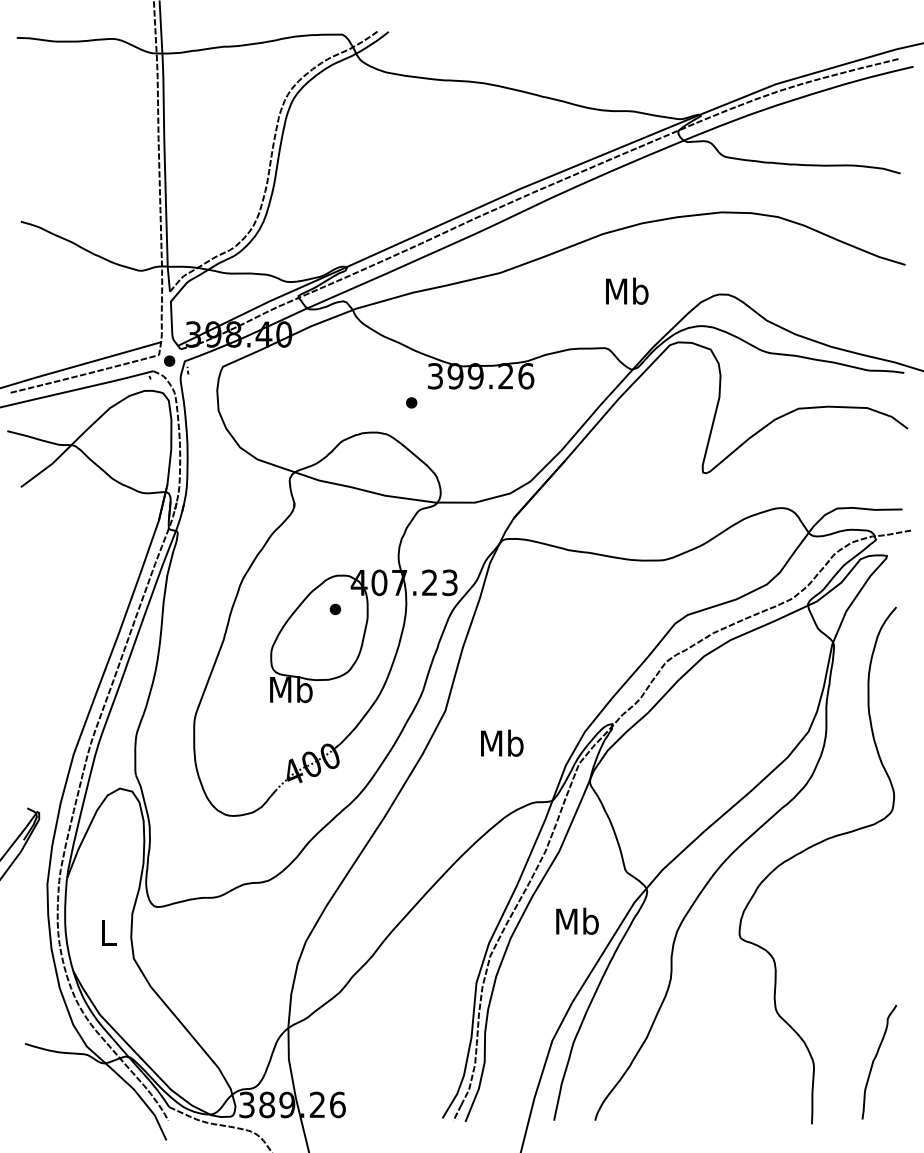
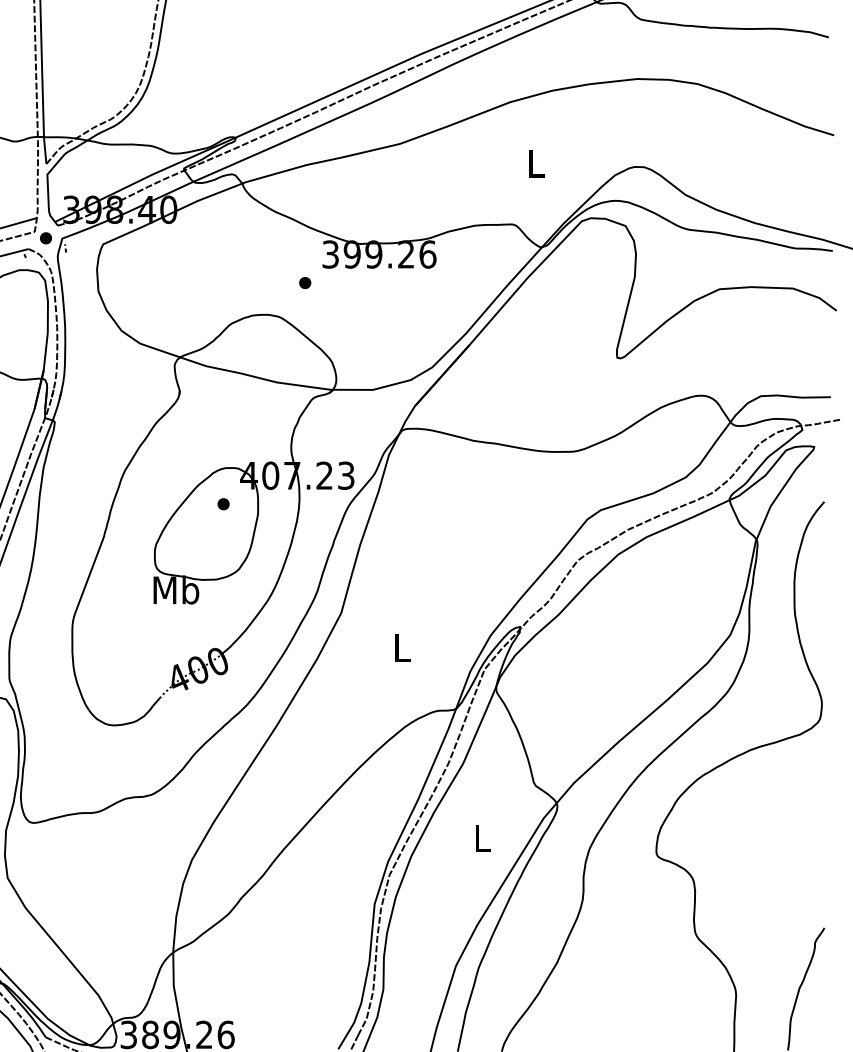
text: (627, 290) -> (536, 162), Mb -> L
text: (502, 742) -> (402, 646), Mb -> L
text: (577, 920) -> (482, 837), Mb -> L

